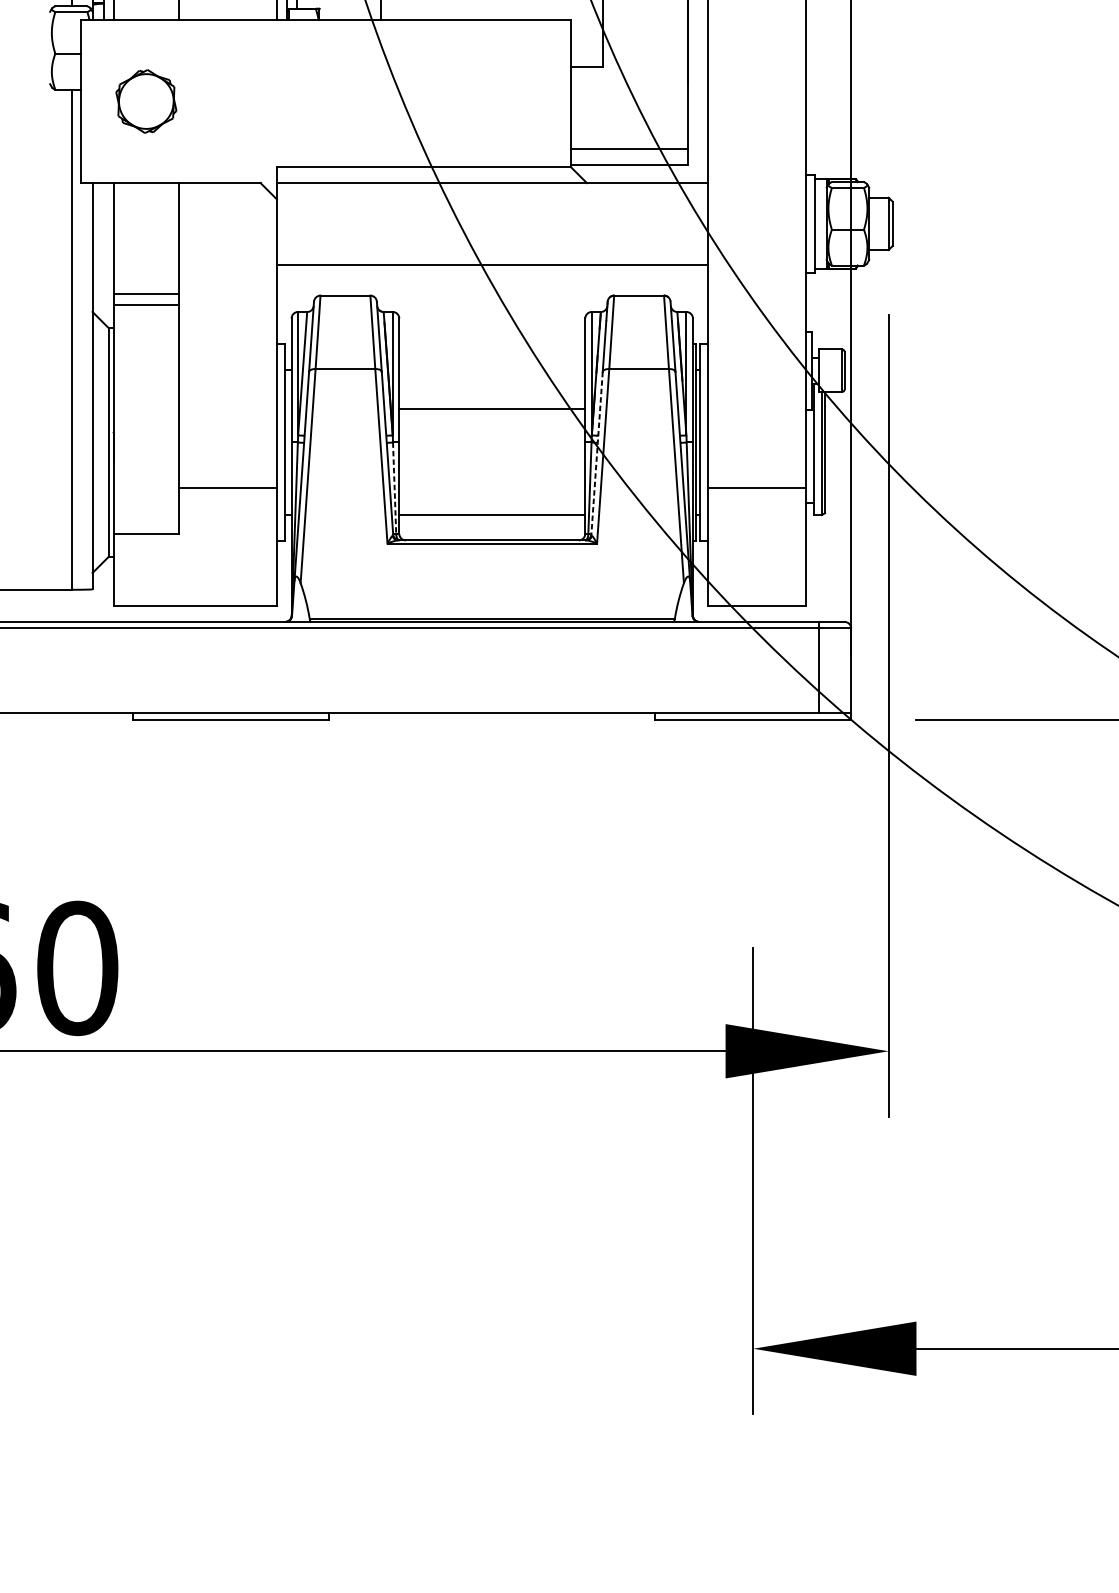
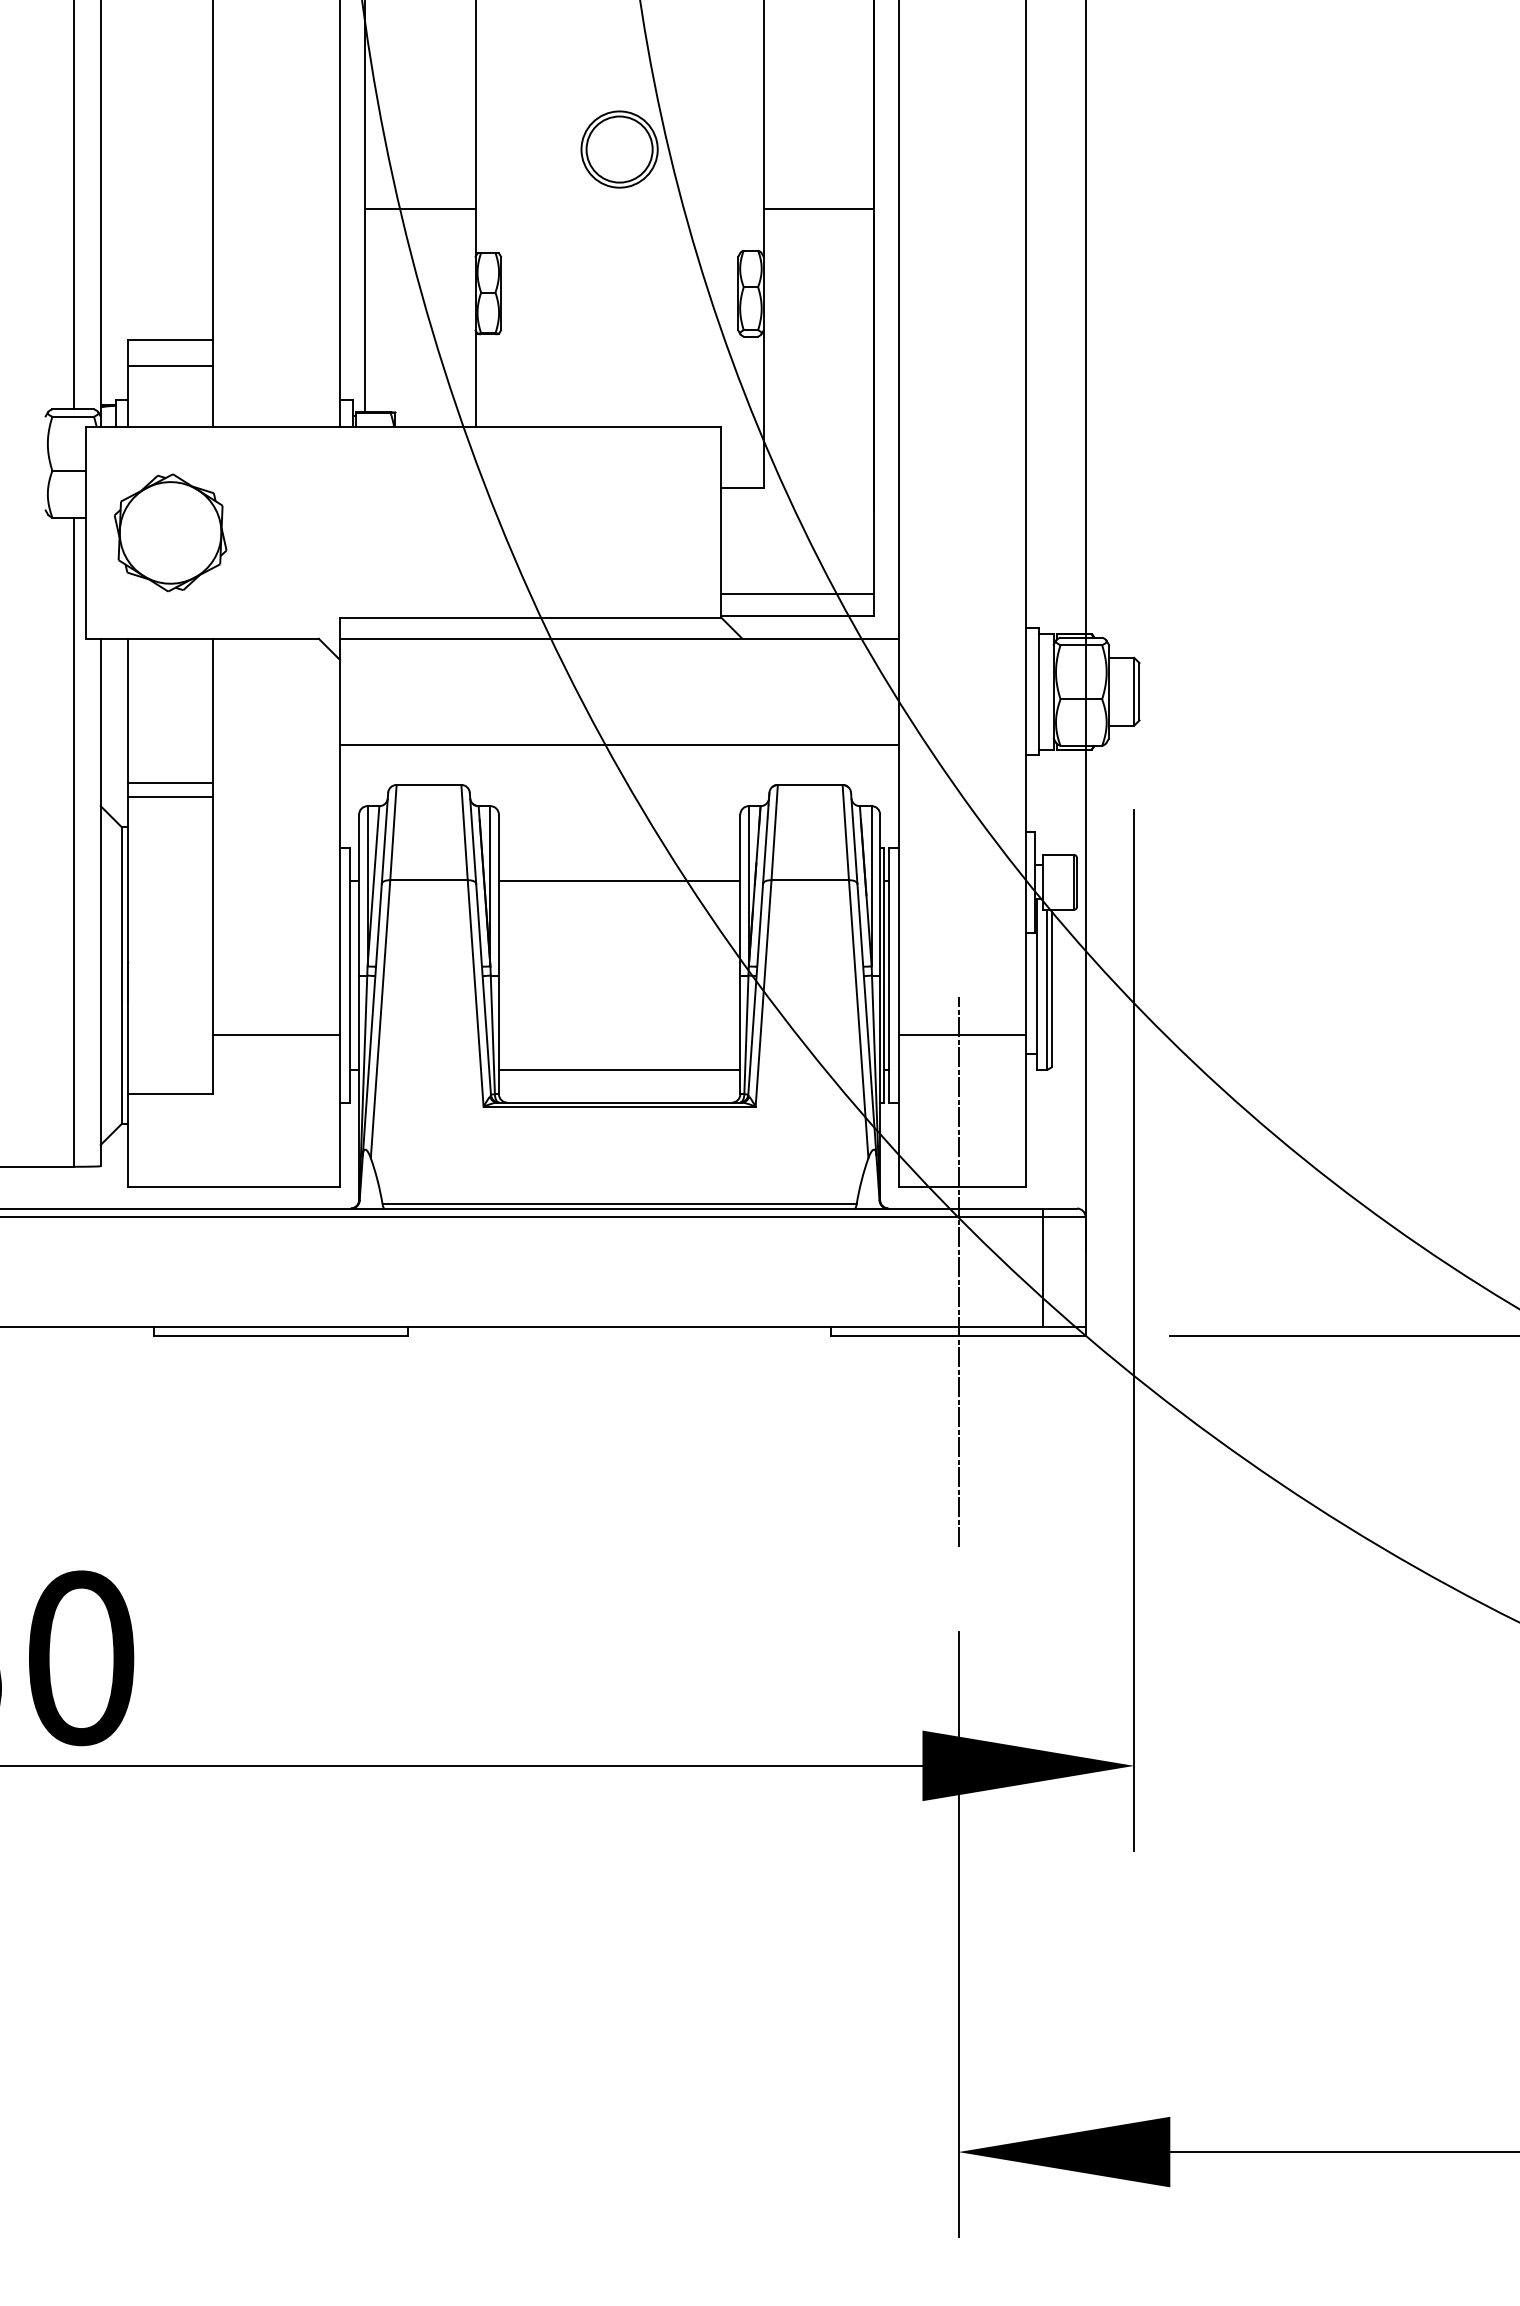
part: (146, 101) -> (170, 532), size x1.43
line: (492, 409) -> (619, 881), moved
line: (596, 453) -> (755, 989), dashed -> solid
line: (394, 488) -> (492, 1035), dashed -> solid
line: (753, 670) -> (958, 1271), added

